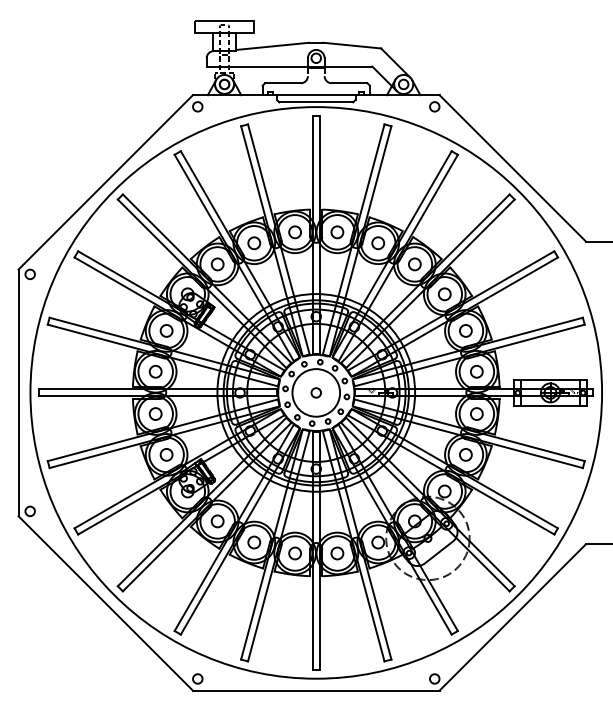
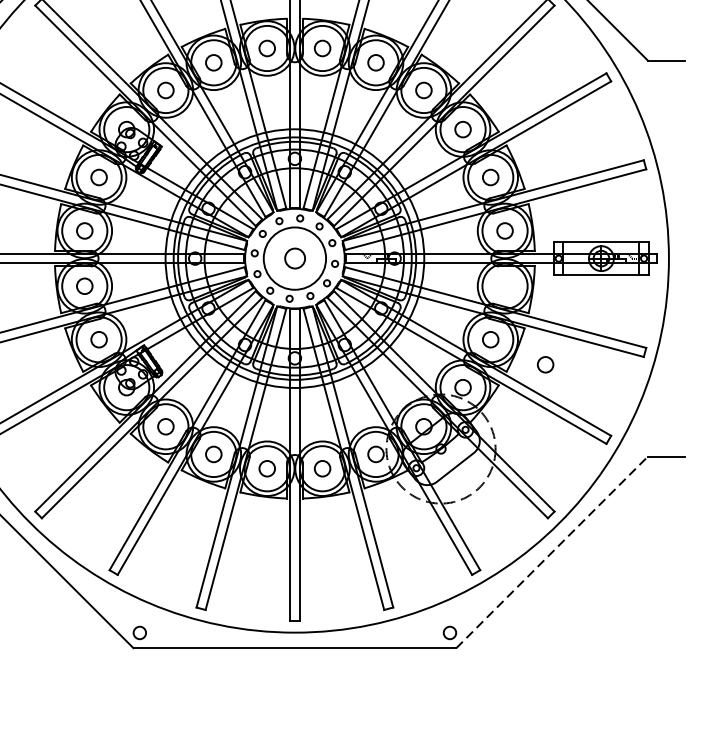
circle: (315, 392) -> (293, 258), size x1.6
circle: (476, 413) -> (545, 364), moved
line: (512, 617) -> (551, 552), solid -> dashed

